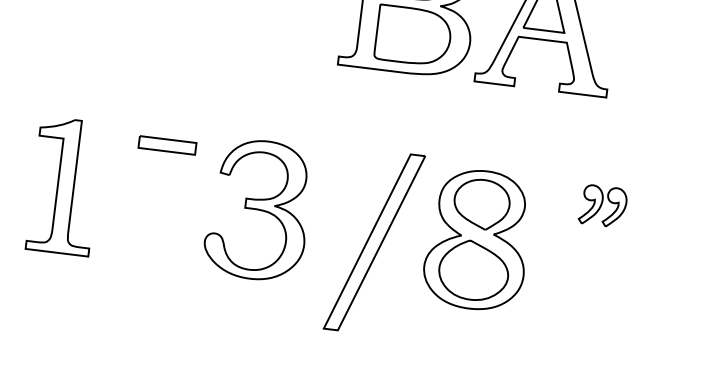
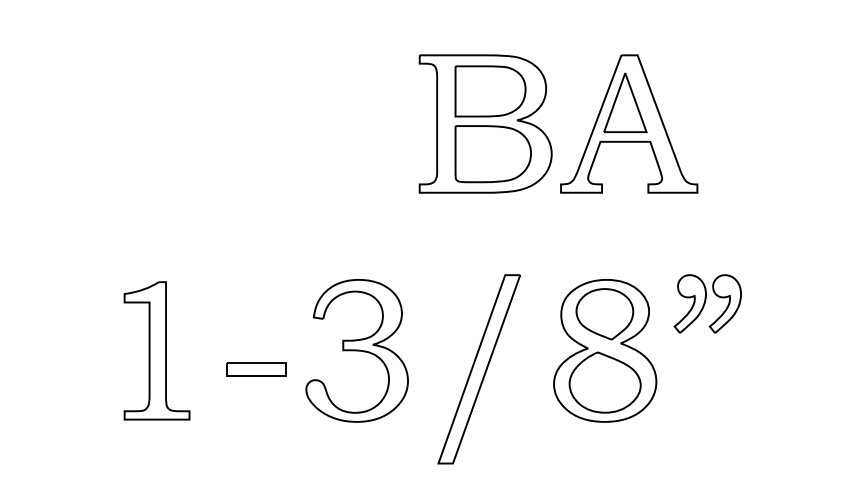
part: (167, 145) -> (256, 369), moved
part: (602, 205) -> (707, 303), size x1.43
part: (478, 239) -> (605, 350), moved

